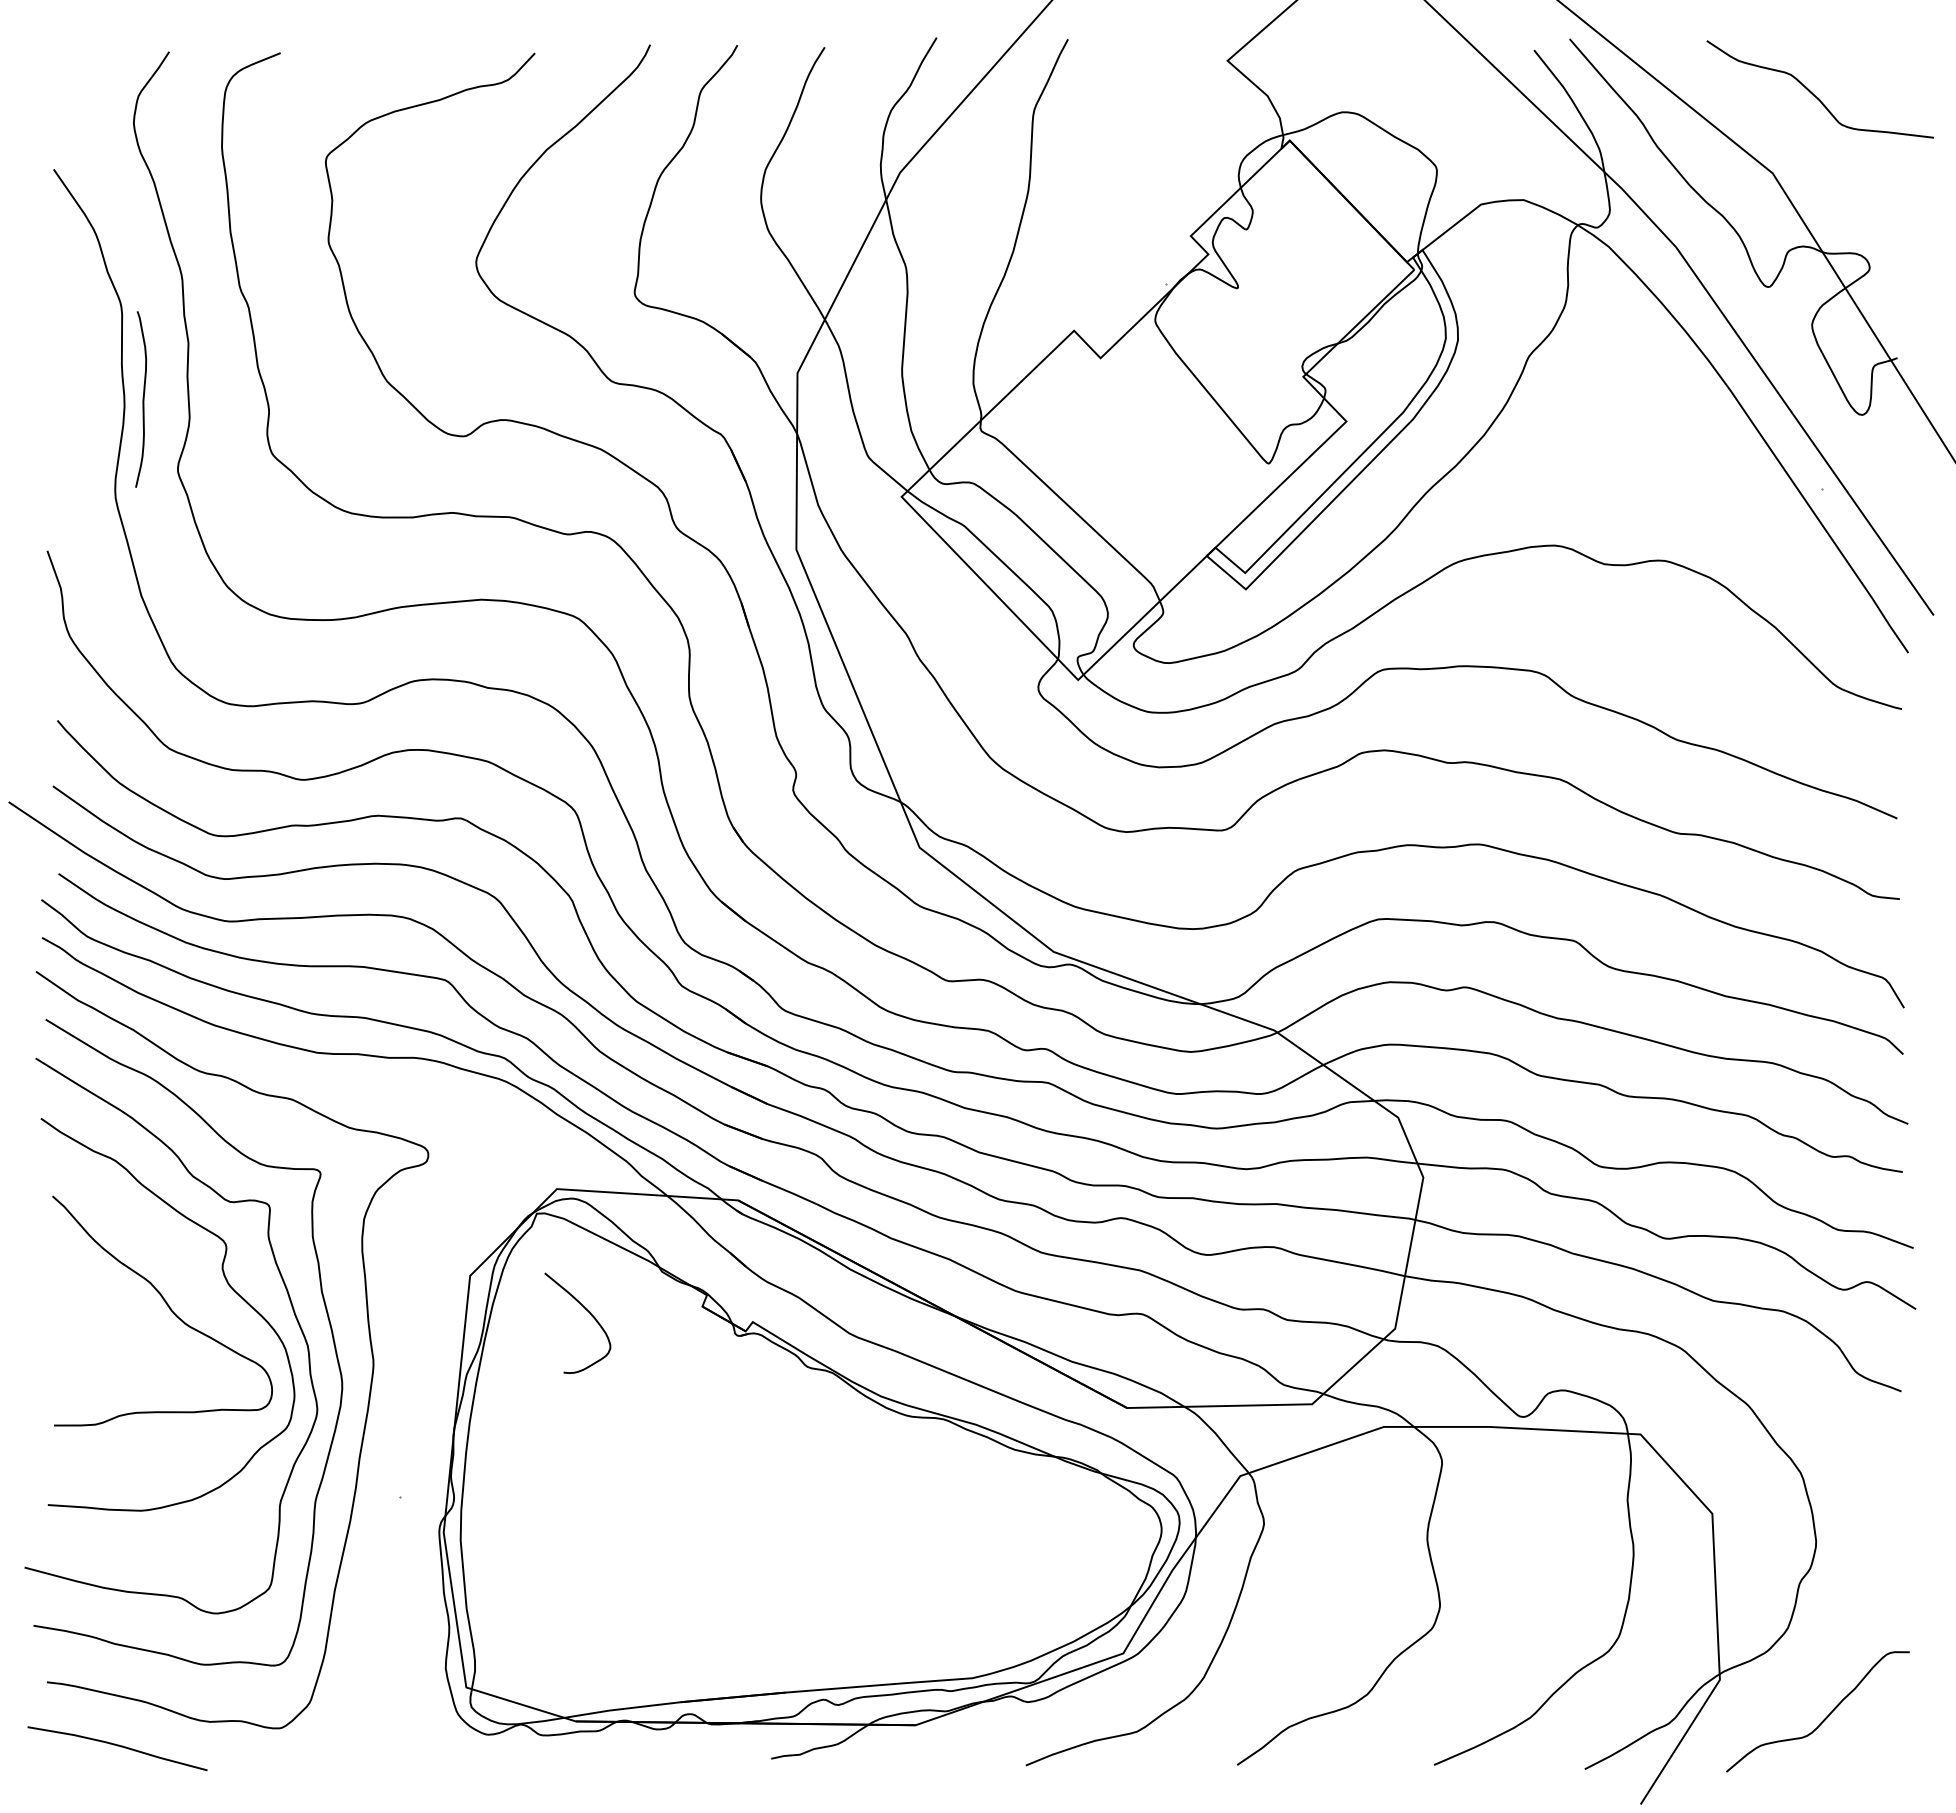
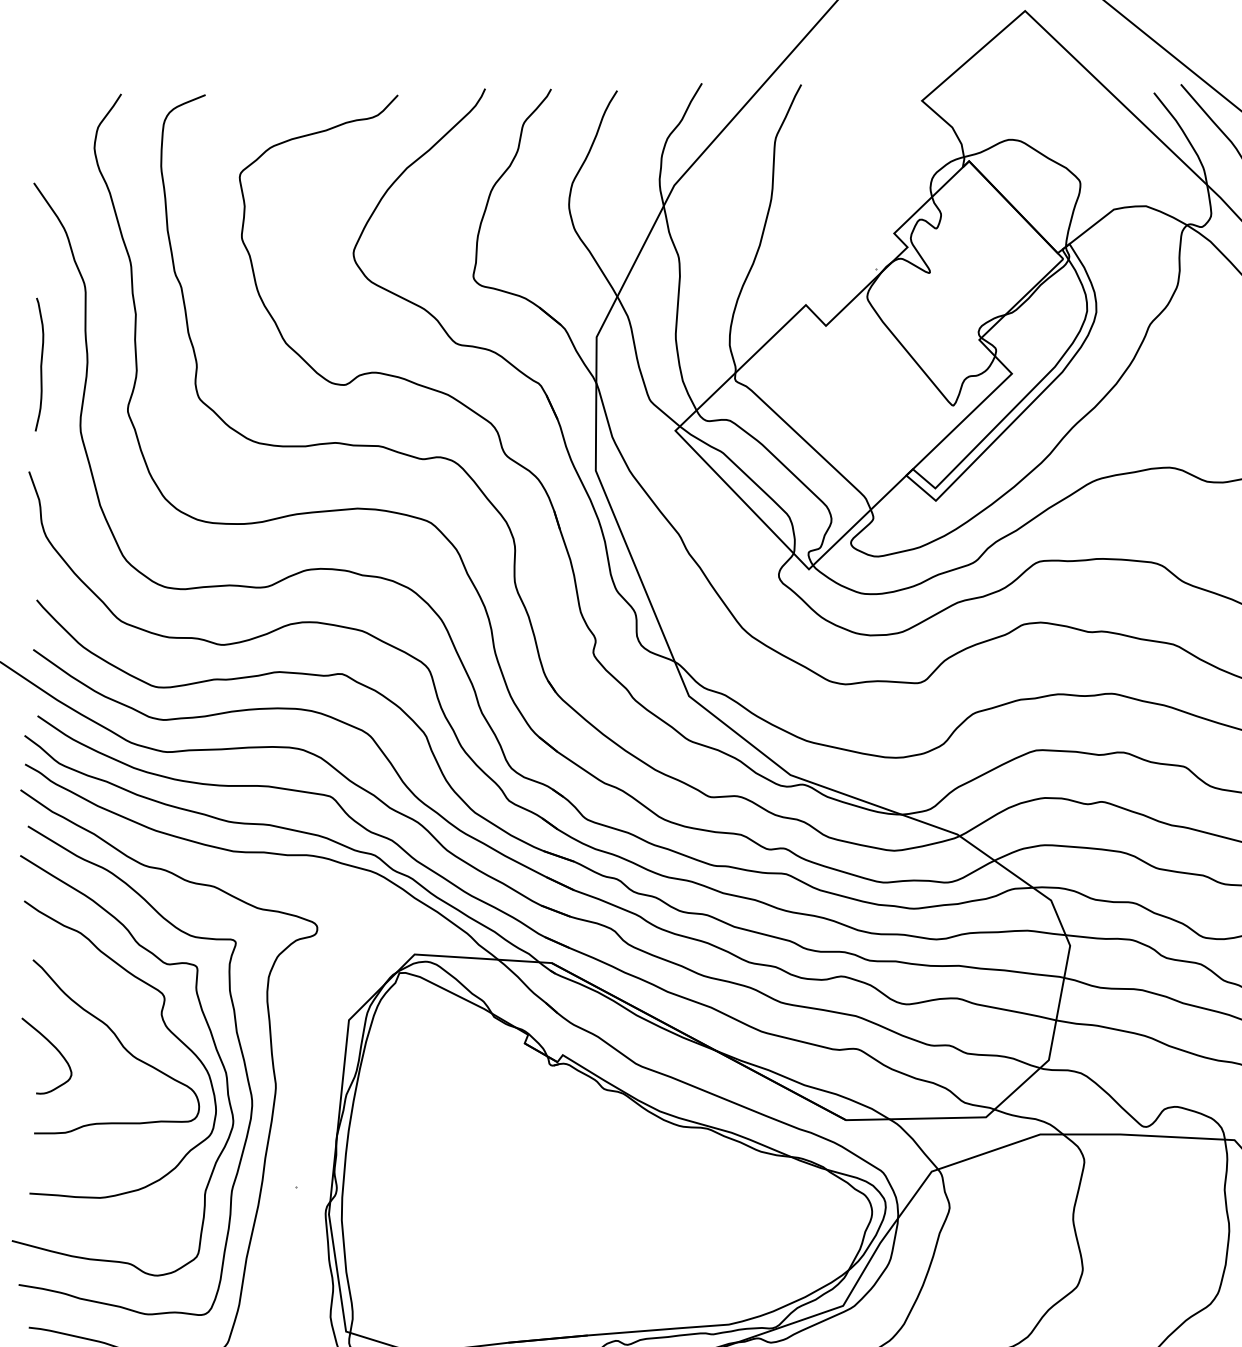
curve: (142, 399) -> (40, 364), moved
curve: (587, 1311) -> (54, 1047), moved

